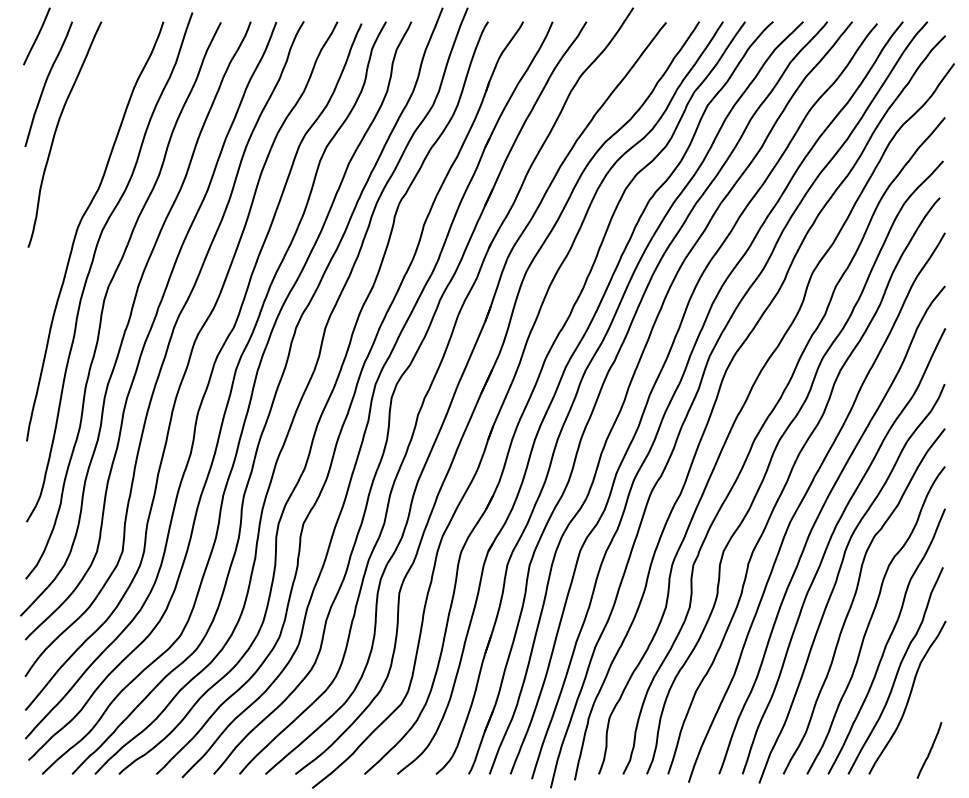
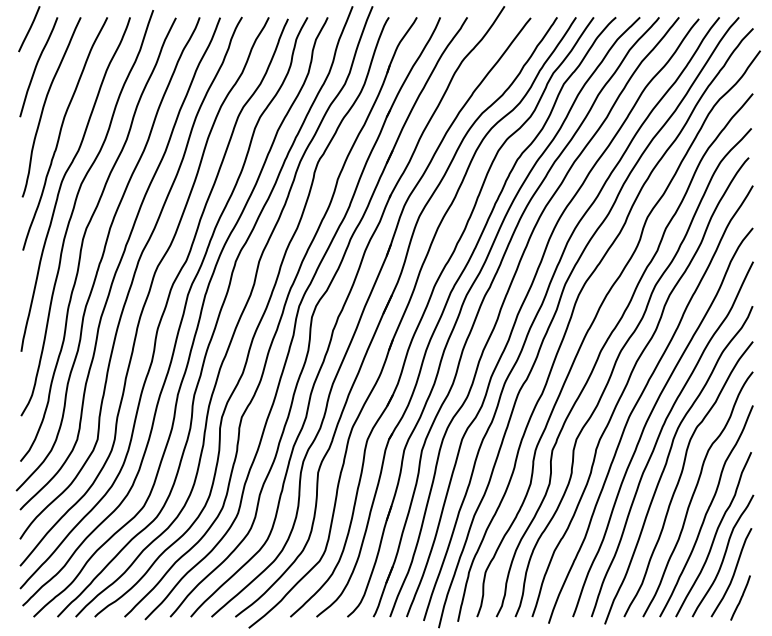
curve: (76, 167) -> (60, 133), added
curve: (920, 719) -> (733, 573), added

